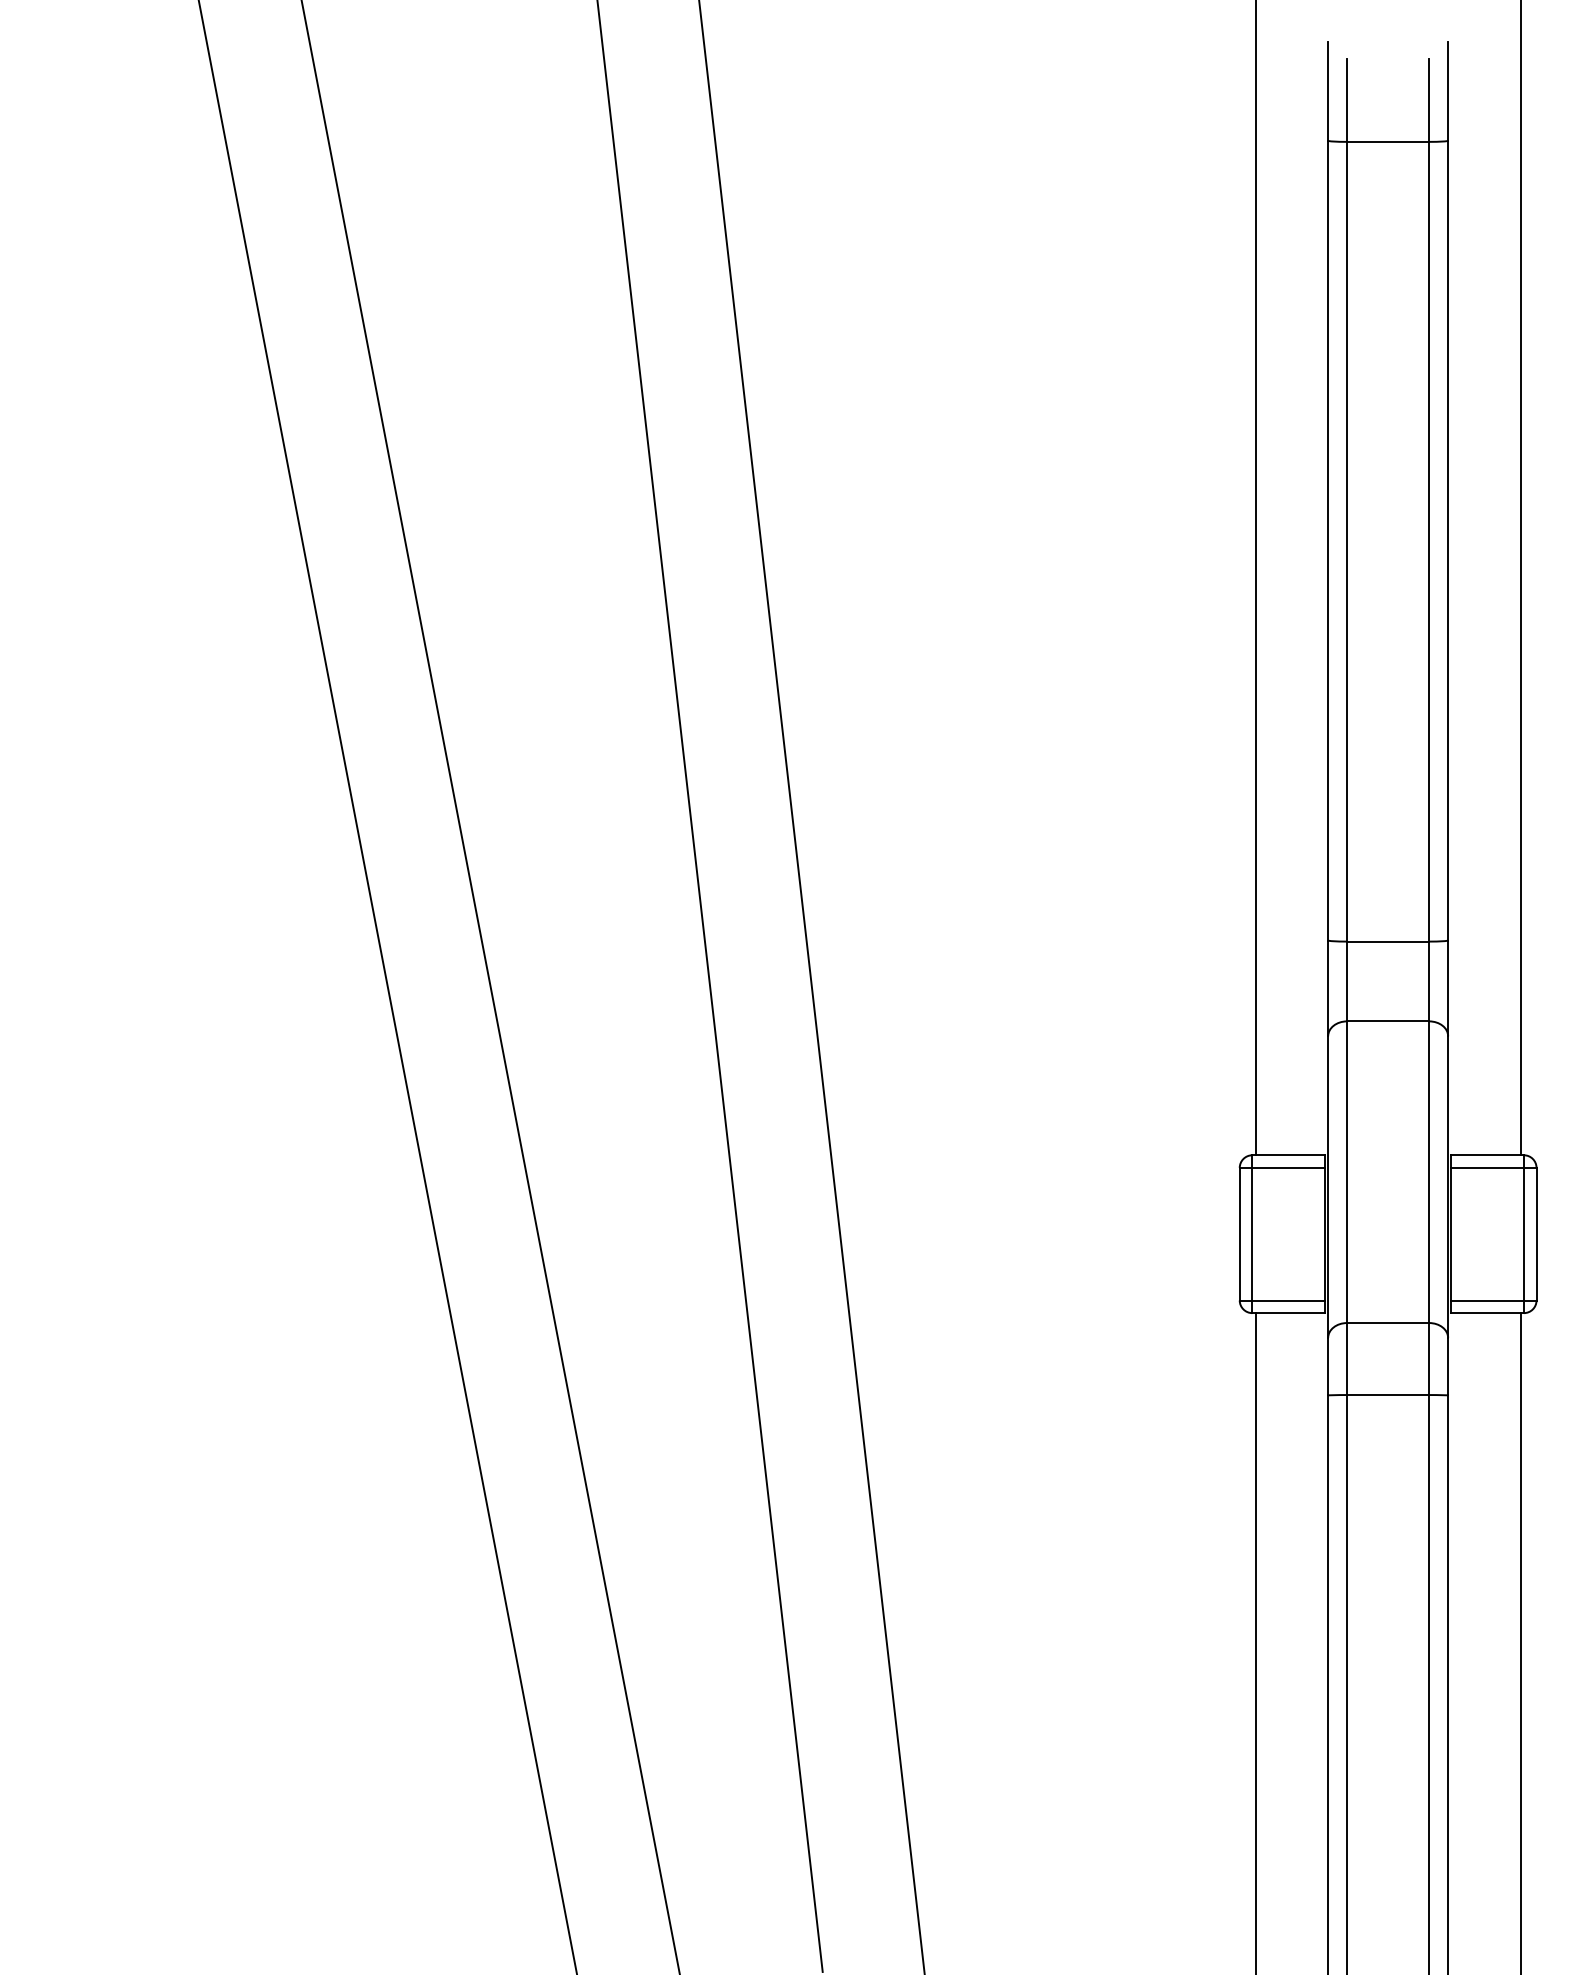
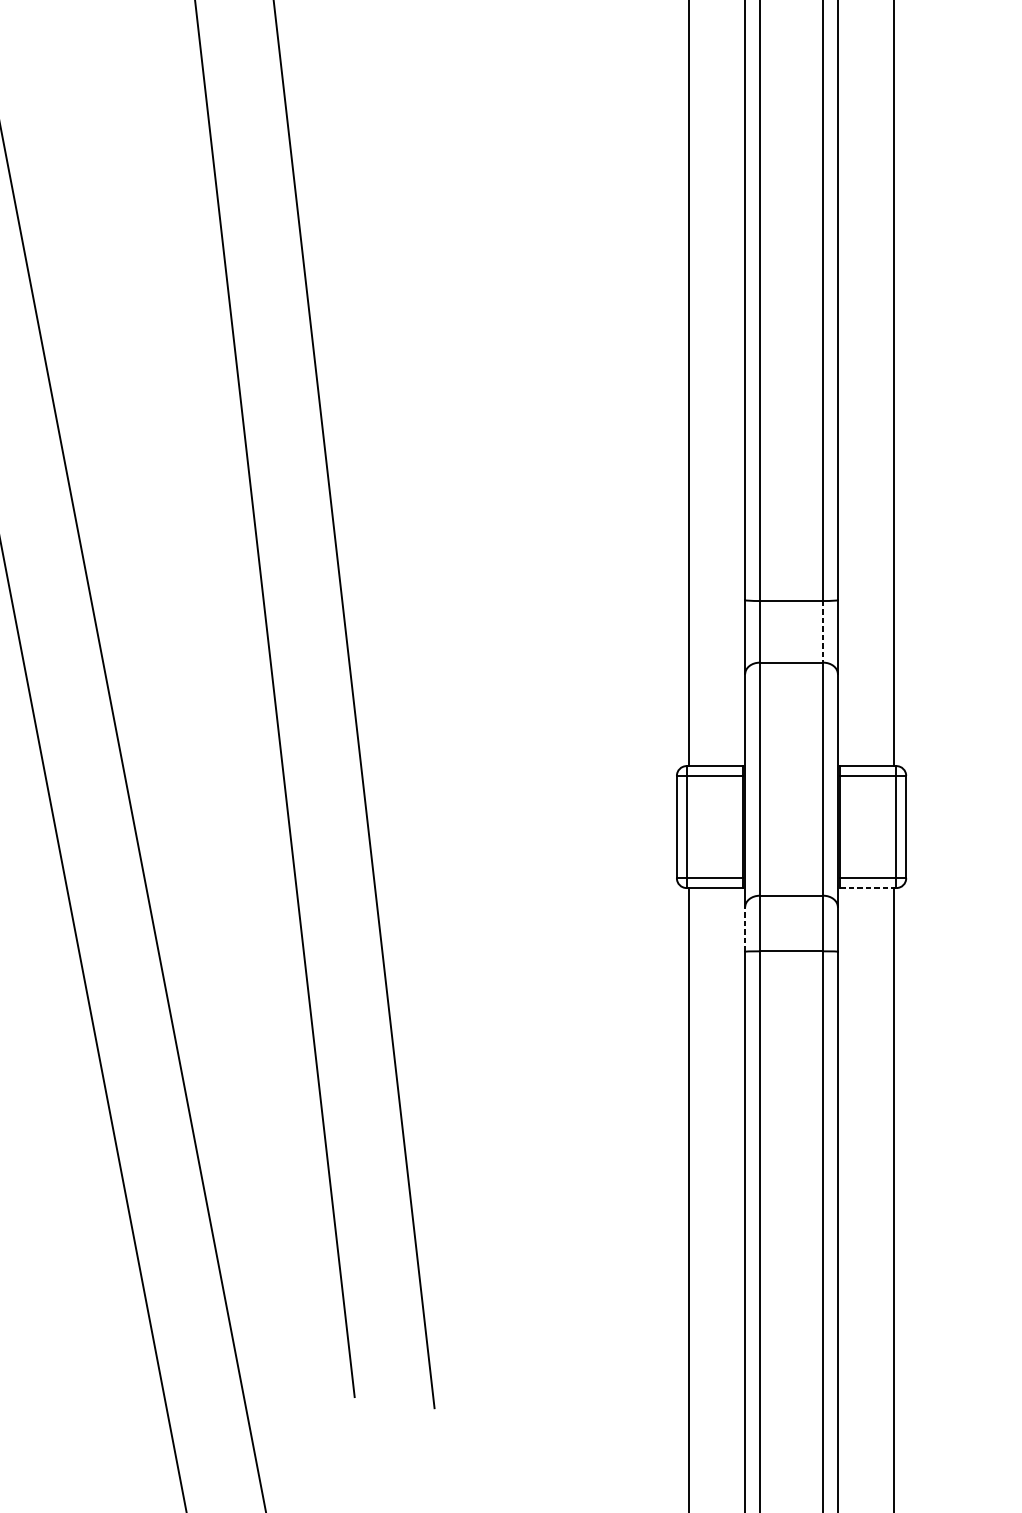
line: (1429, 981) -> (823, 631), solid -> dashed
line: (1488, 1313) -> (869, 888), solid -> dashed
line: (1328, 1366) -> (745, 929), solid -> dashed

